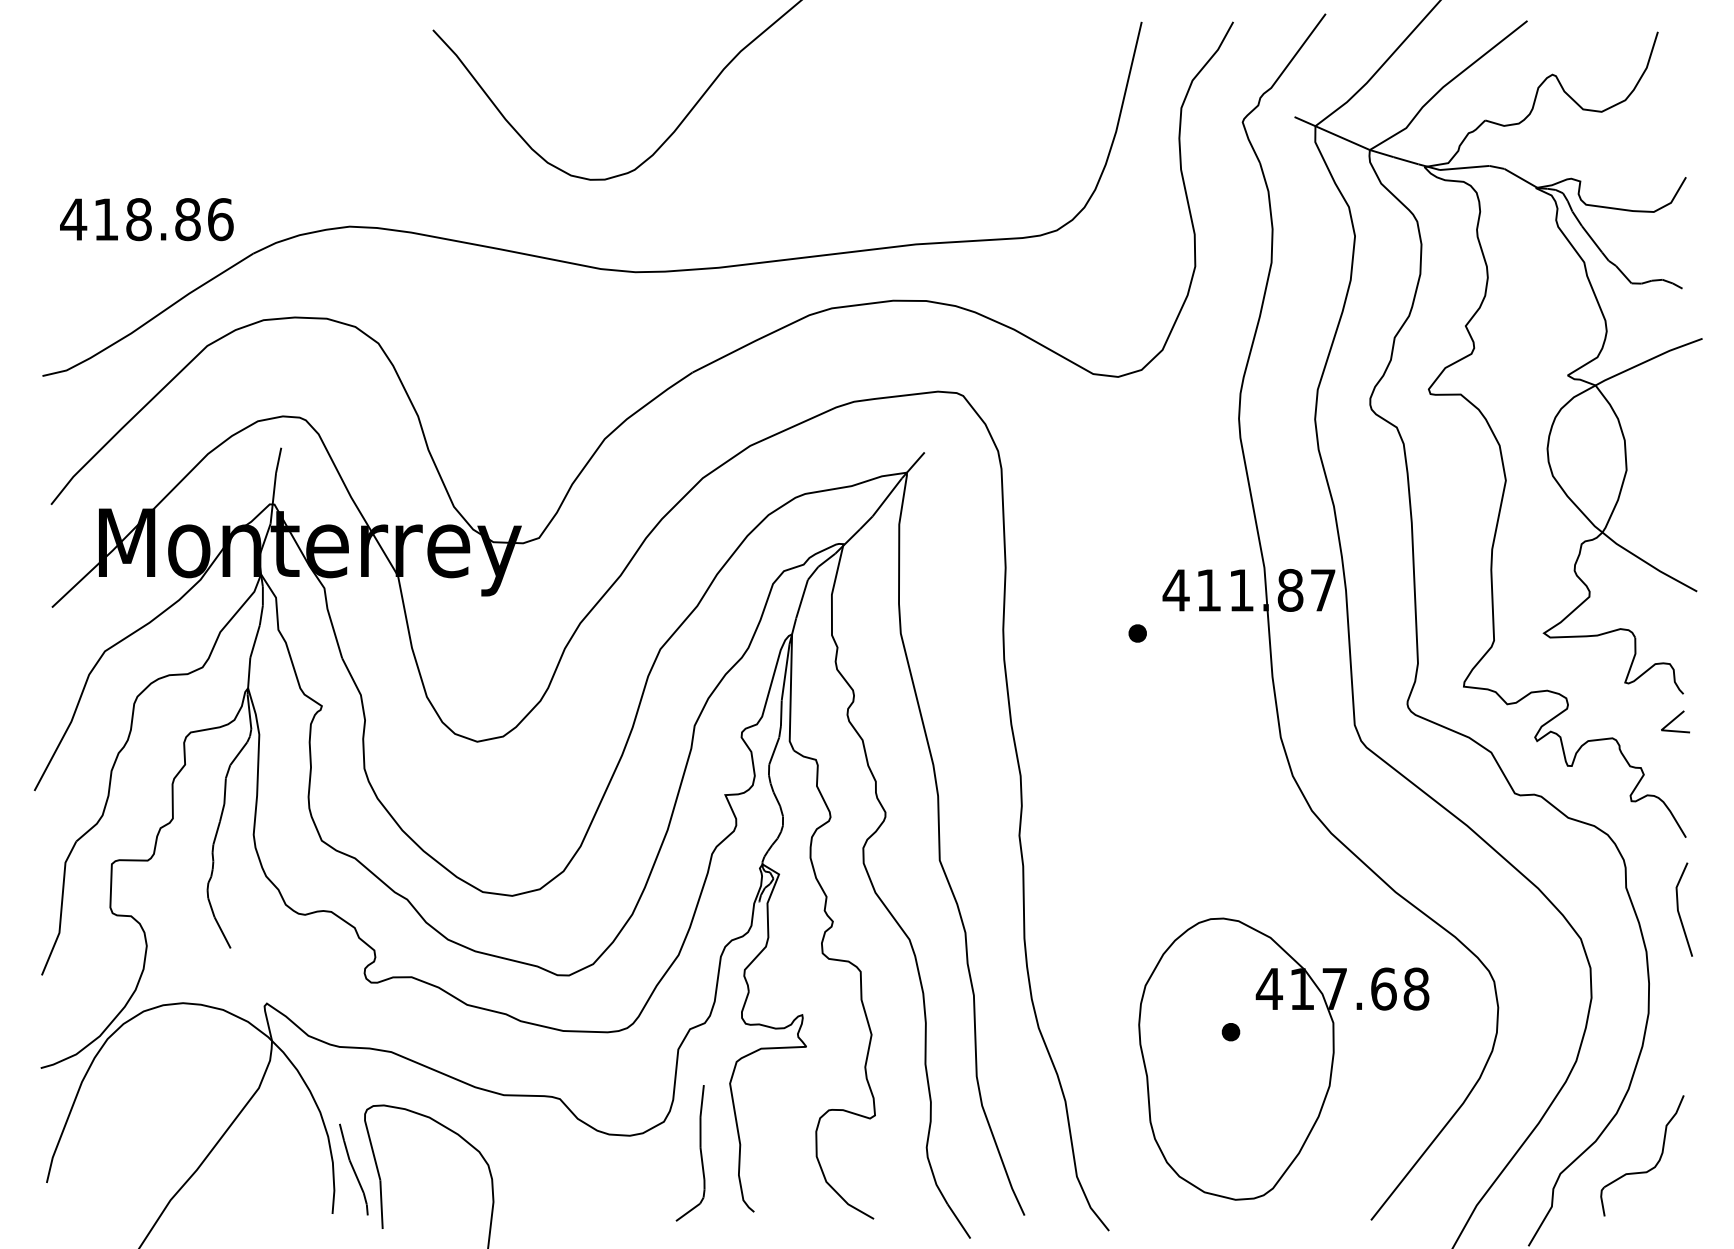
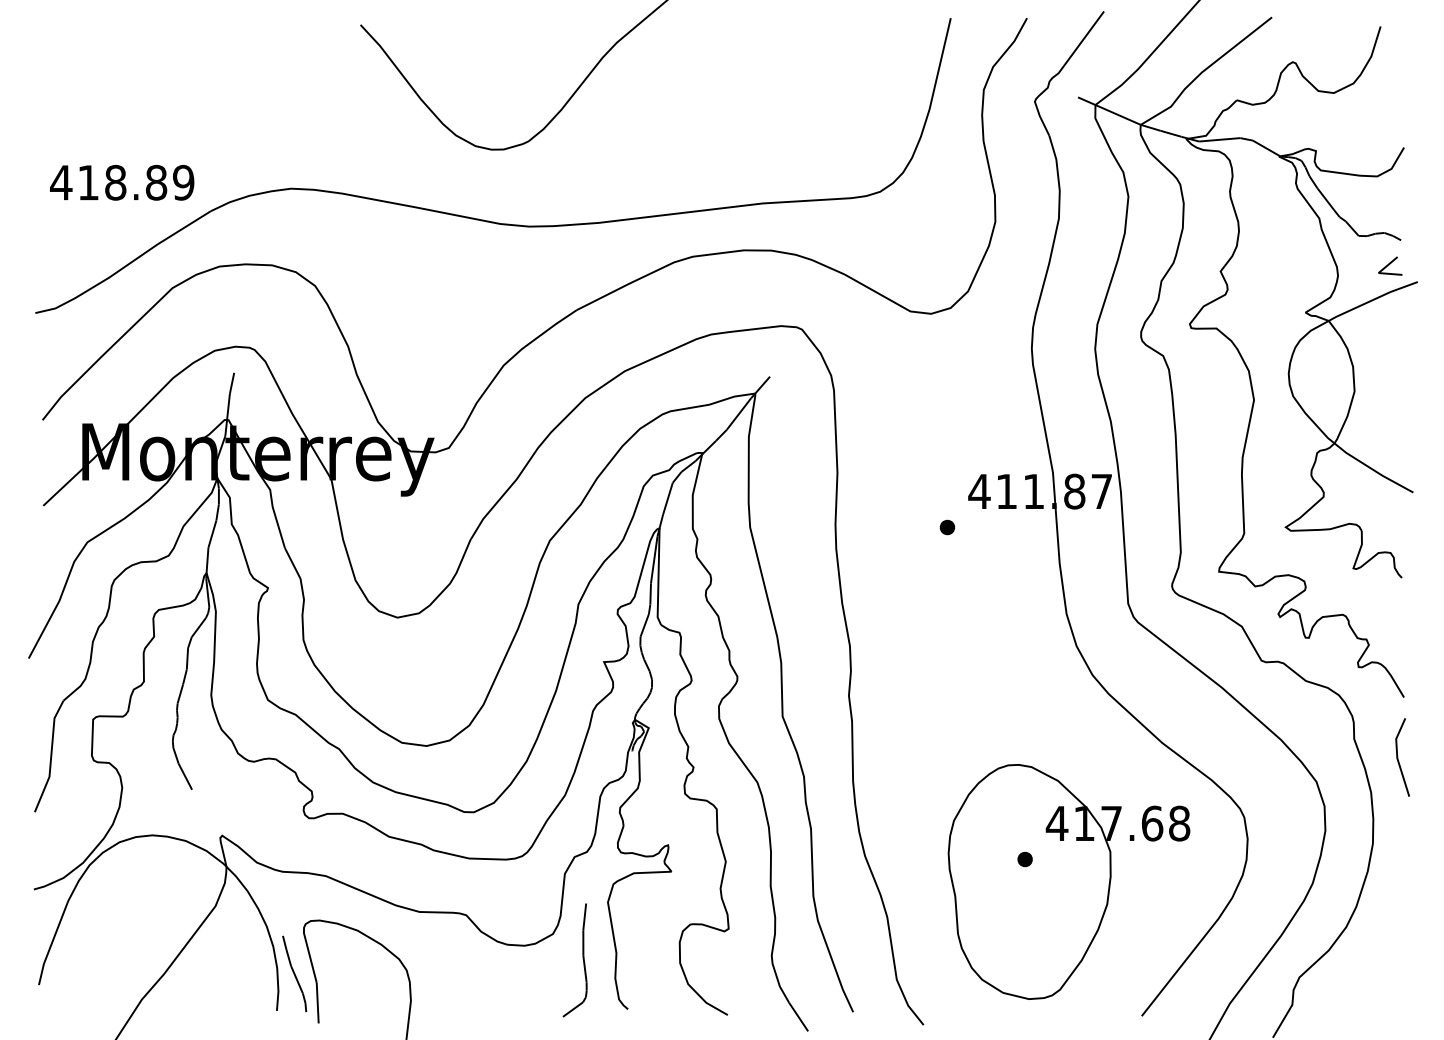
text: (220, 219) -> (183, 182), 418.86 -> 418.89
line: (1675, 719) -> (1390, 264), moved
part: (1649, 1169) -> (1373, 973), removed

